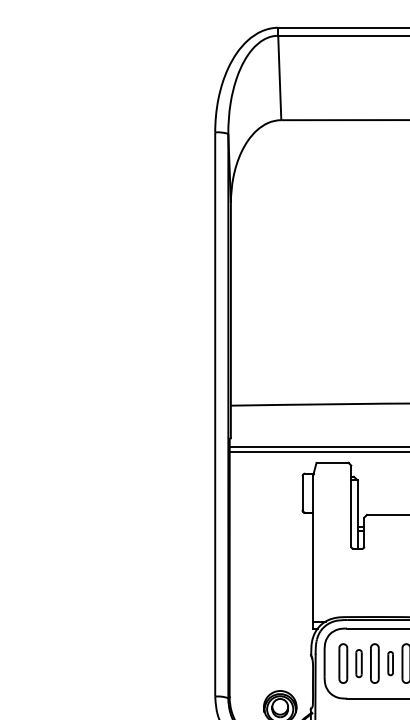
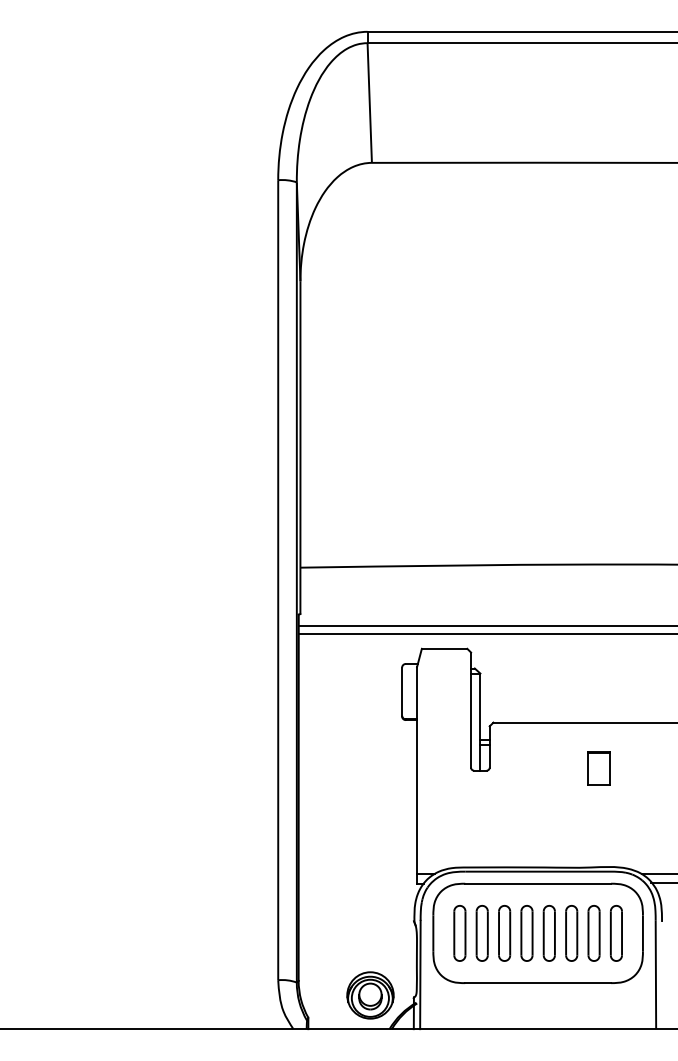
part: (358, 663) -> (481, 933), size x1.43
part: (390, 663) -> (526, 933), size x1.67

